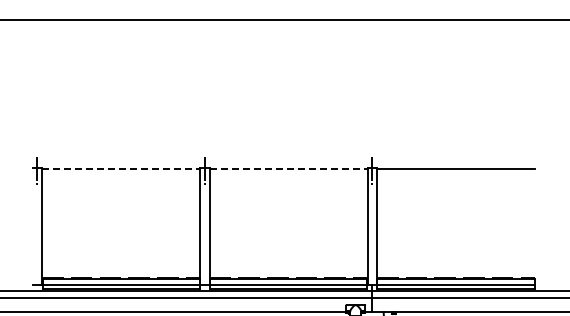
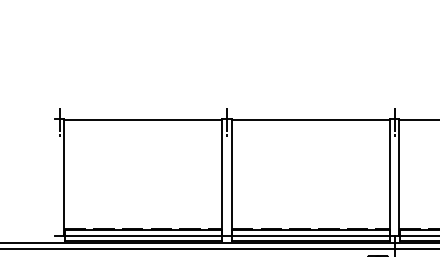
line: (121, 169) -> (143, 120), dashed -> solid
line: (288, 169) -> (310, 120), dashed -> solid

